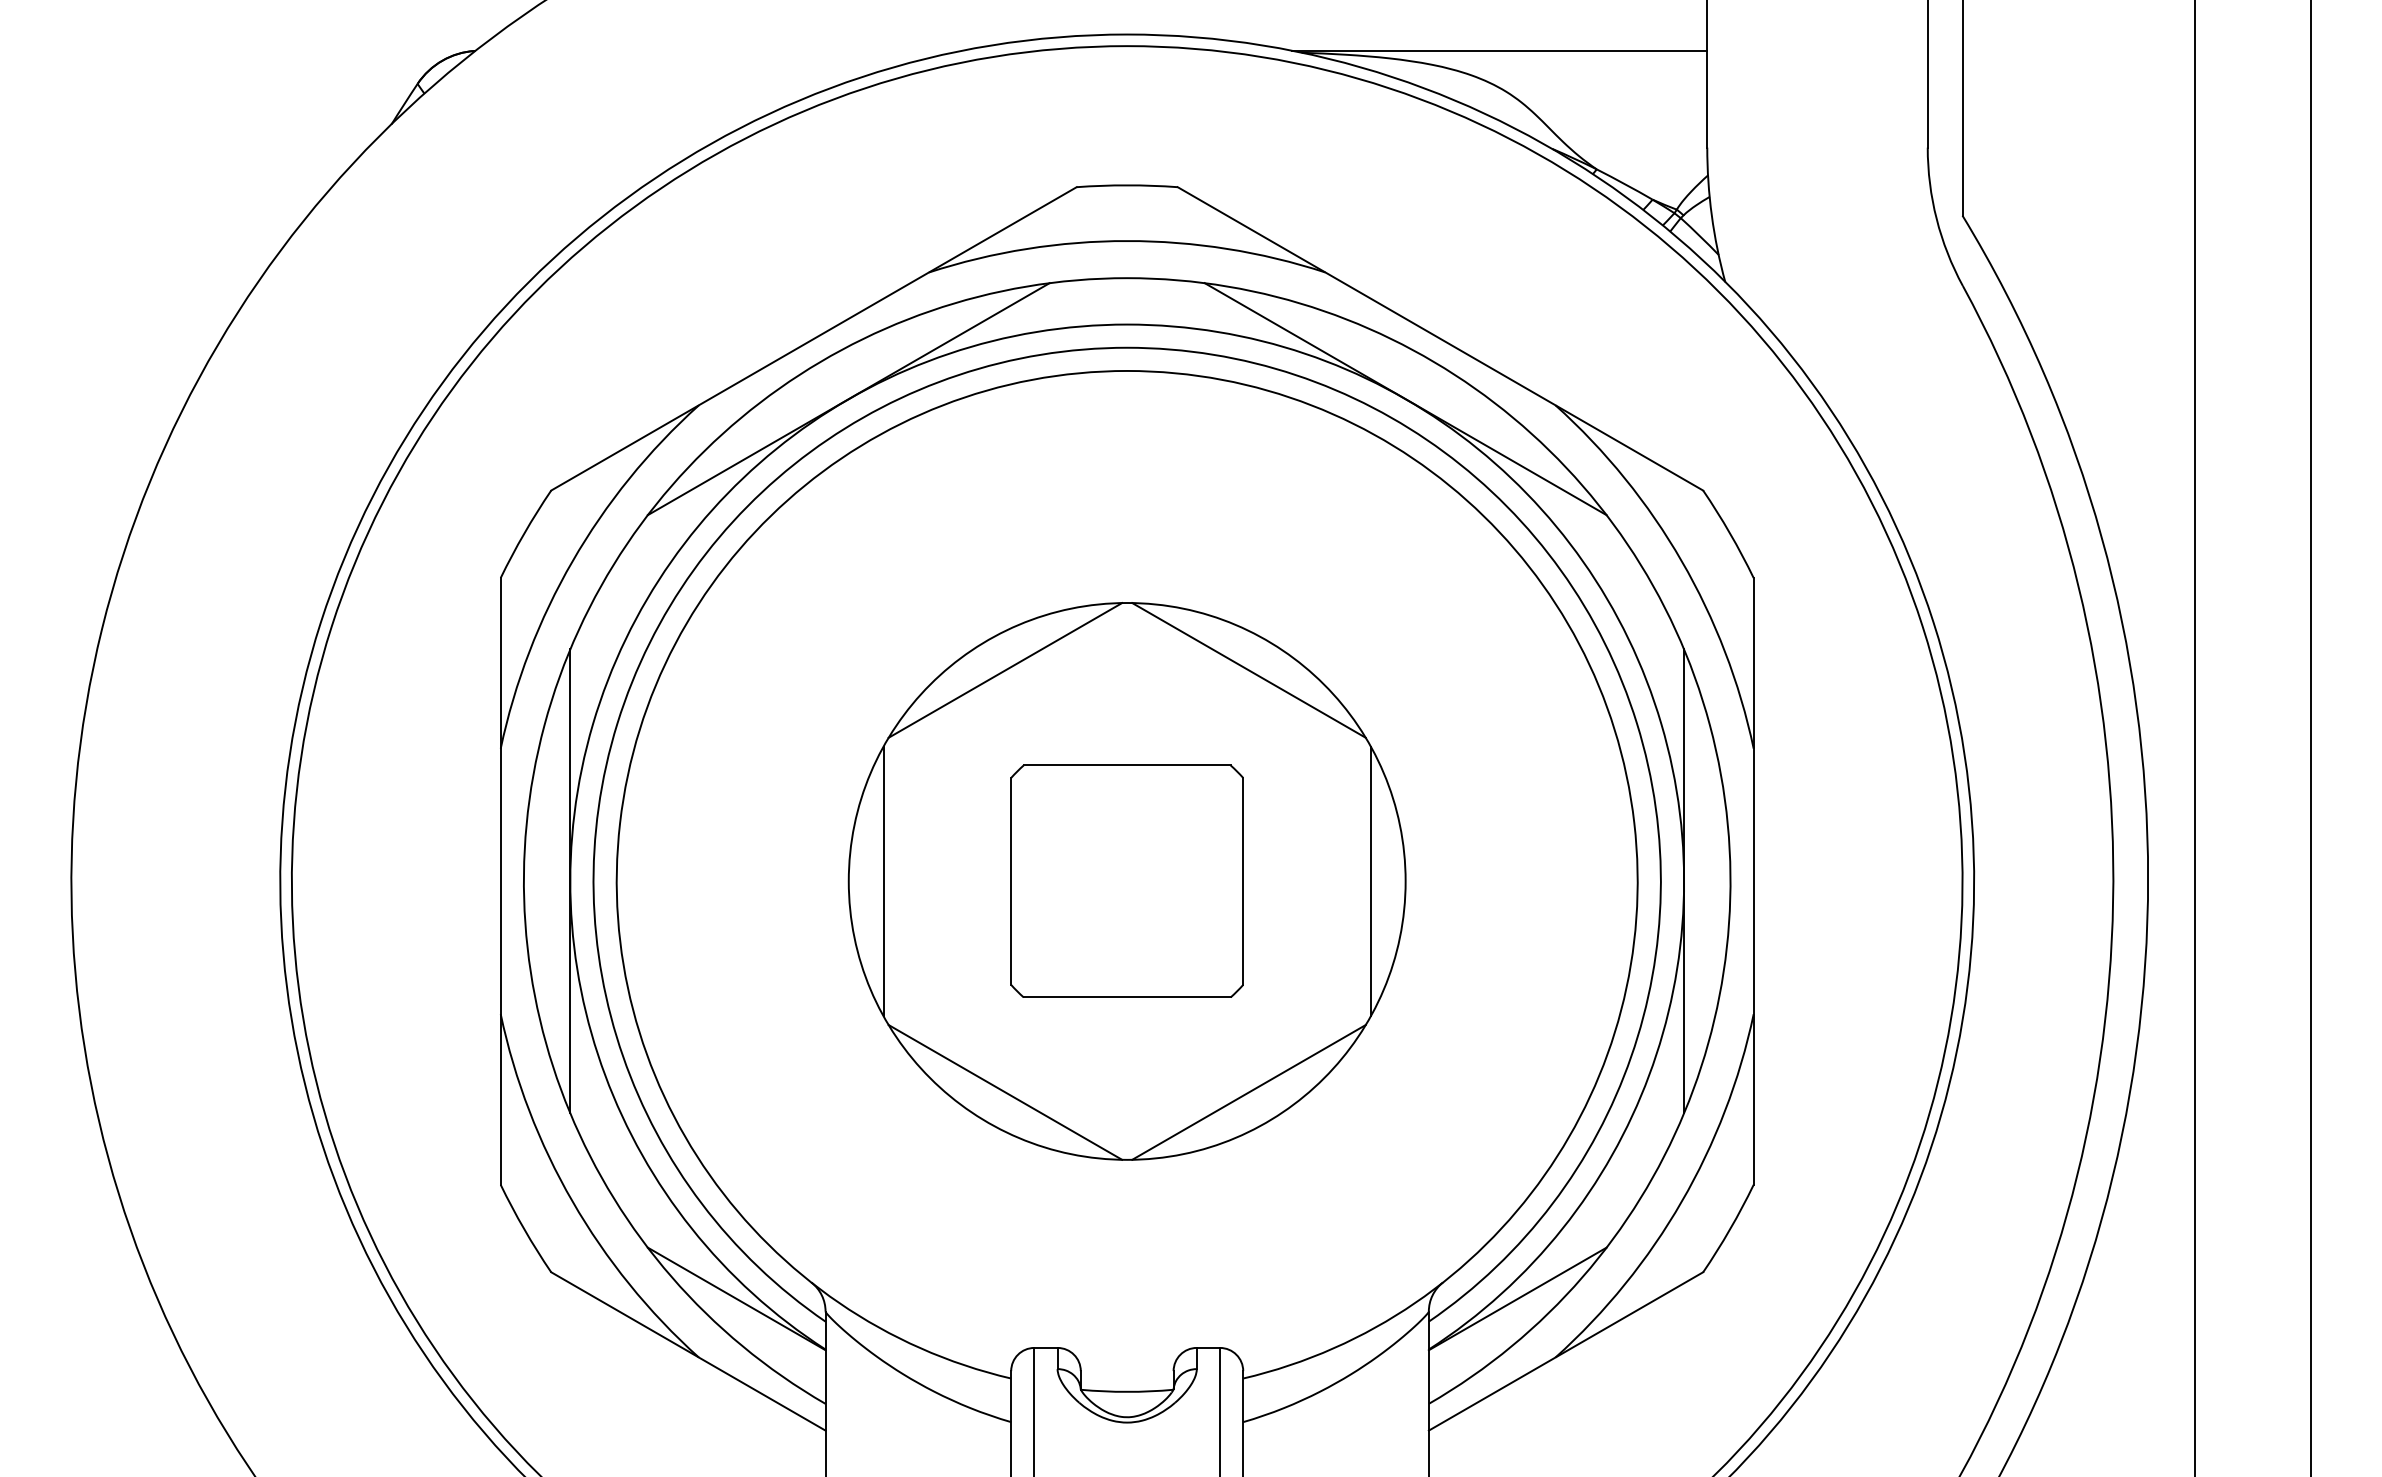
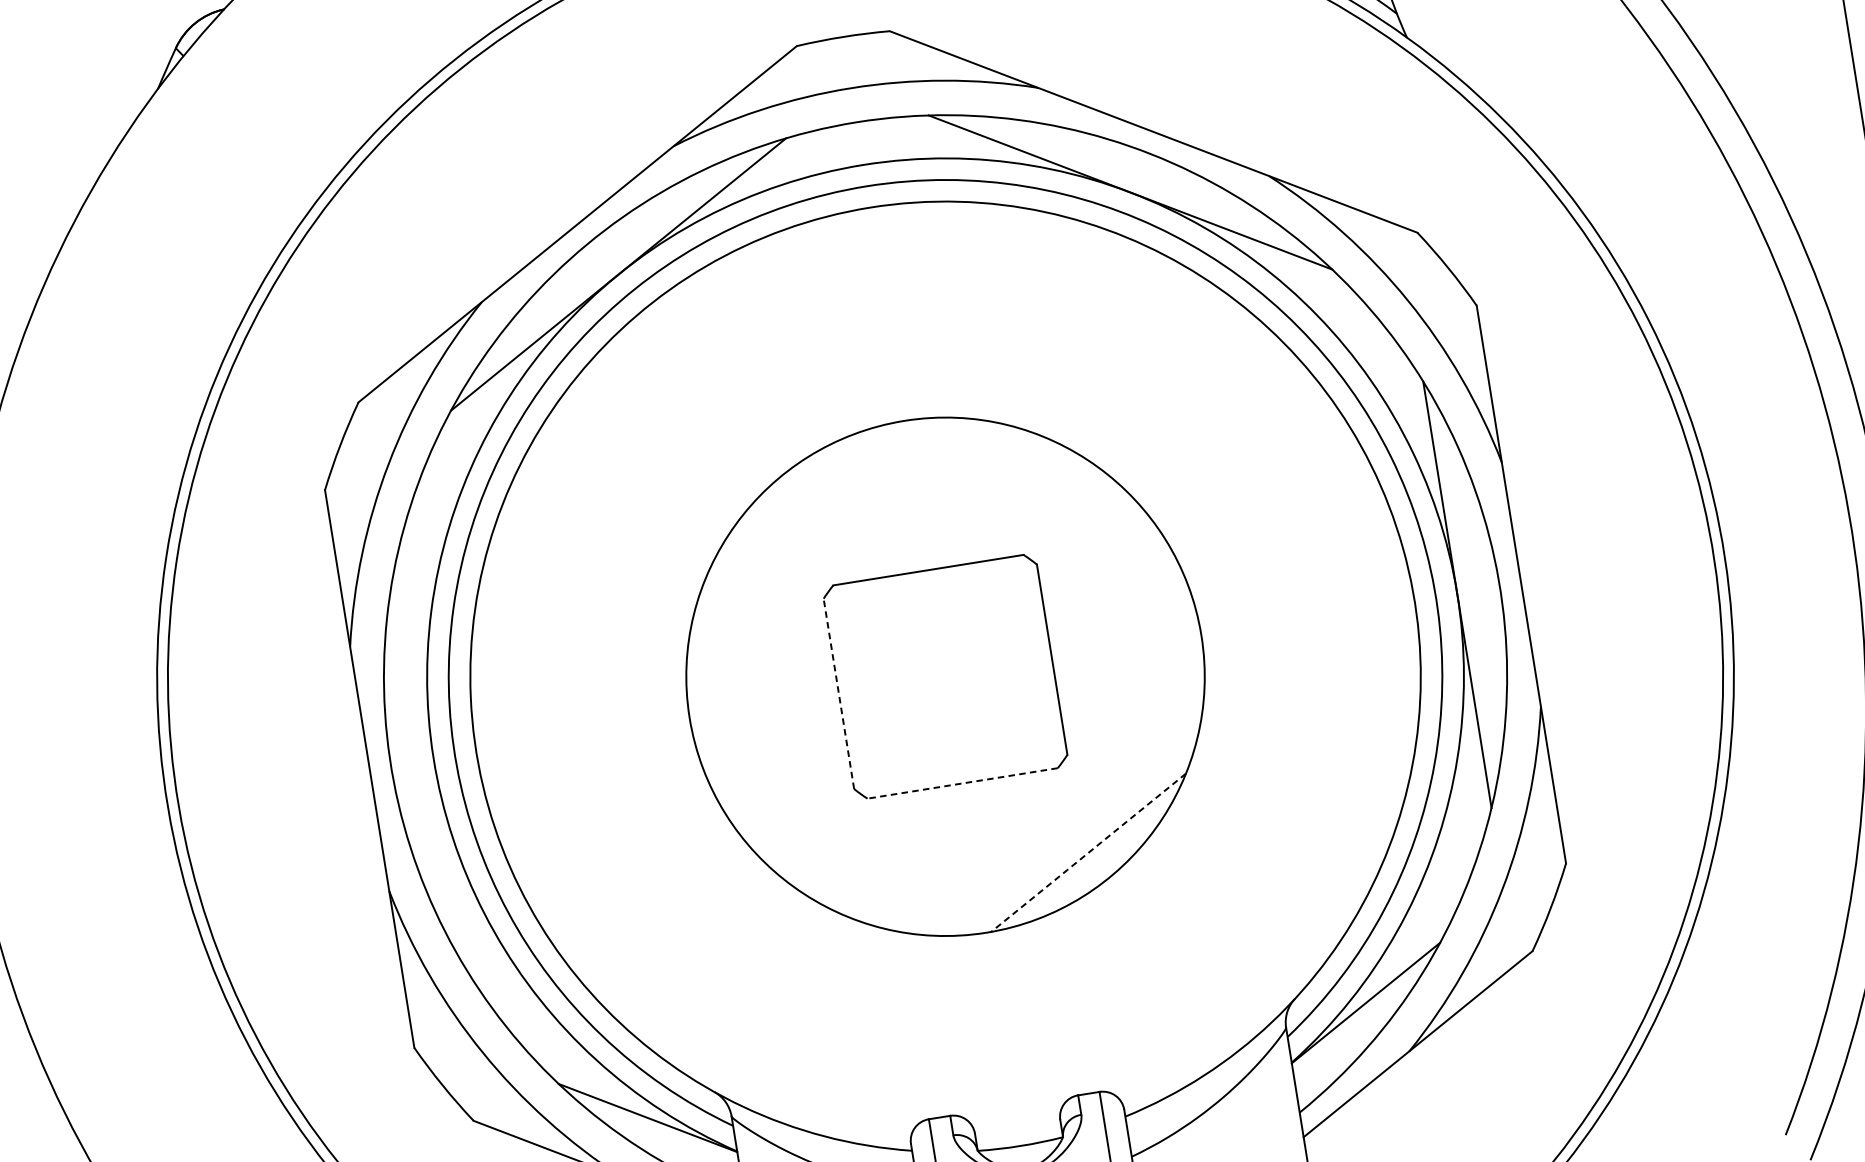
line: (1005, 670) -> (802, 500), removed
line: (1248, 670) -> (1025, 465), removed
line: (1011, 880) -> (839, 692), solid -> dashed
line: (570, 881) -> (433, 758), removed
line: (883, 881) -> (721, 712), removed
line: (1370, 881) -> (1169, 641), removed
line: (1126, 997) -> (961, 783), solid -> dashed
line: (1005, 1092) -> (864, 888), removed
line: (1249, 1092) -> (1089, 852), solid -> dashed

